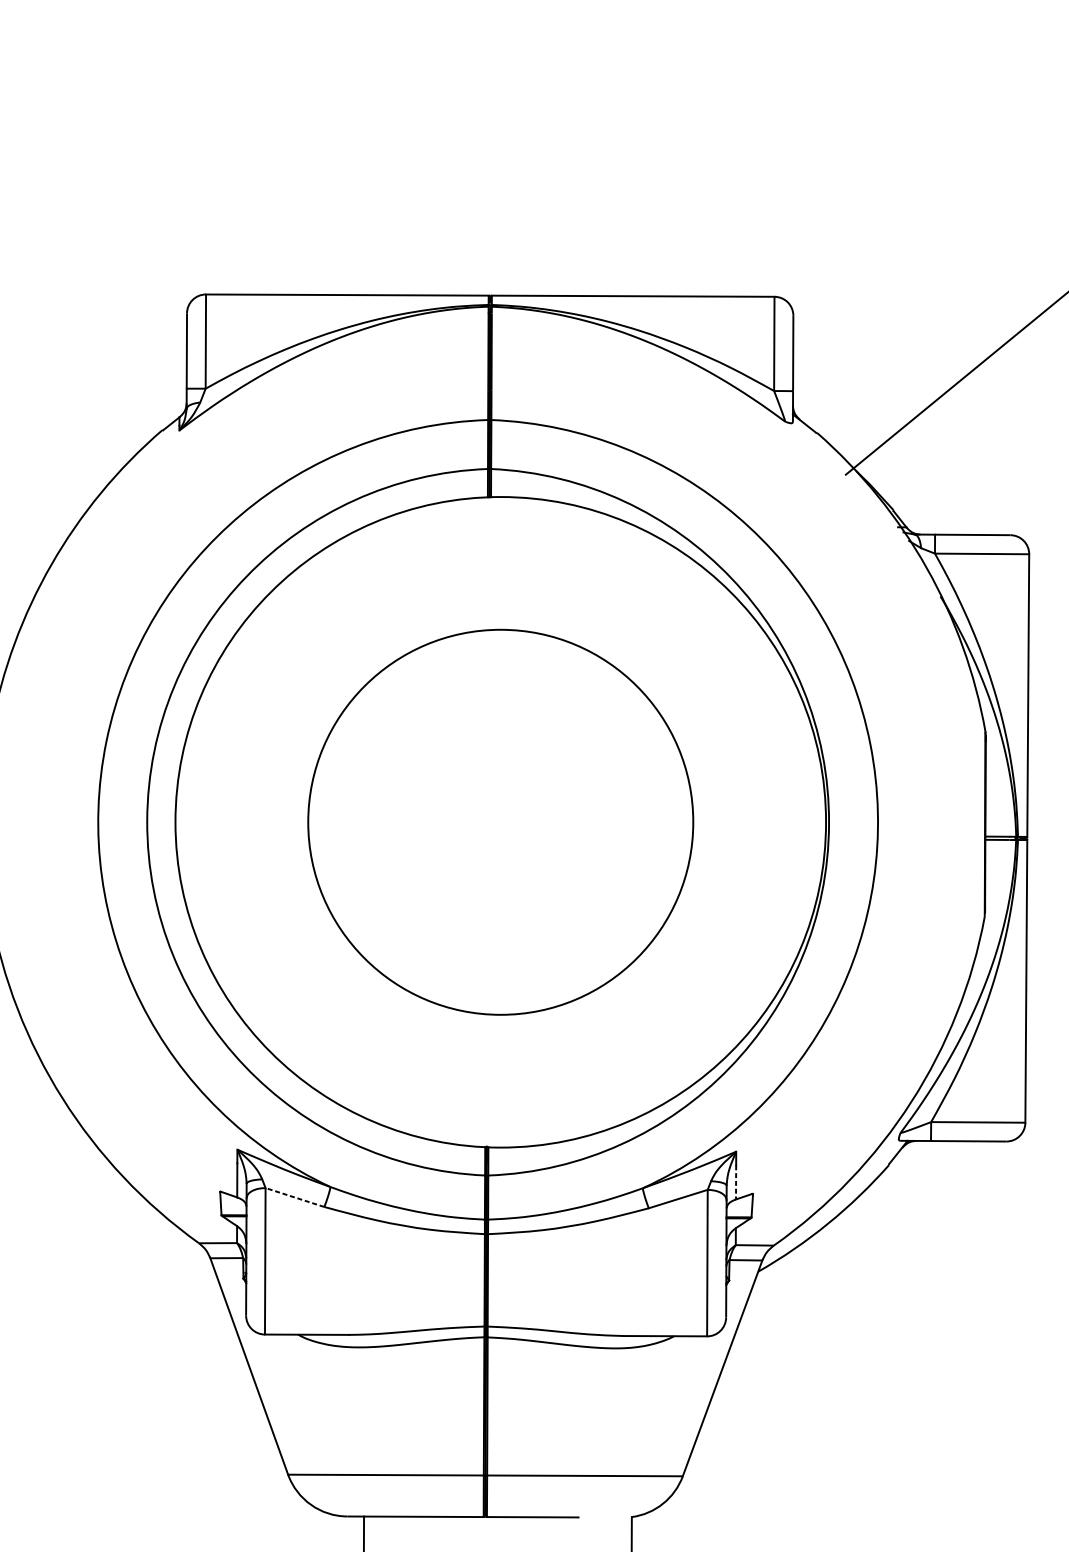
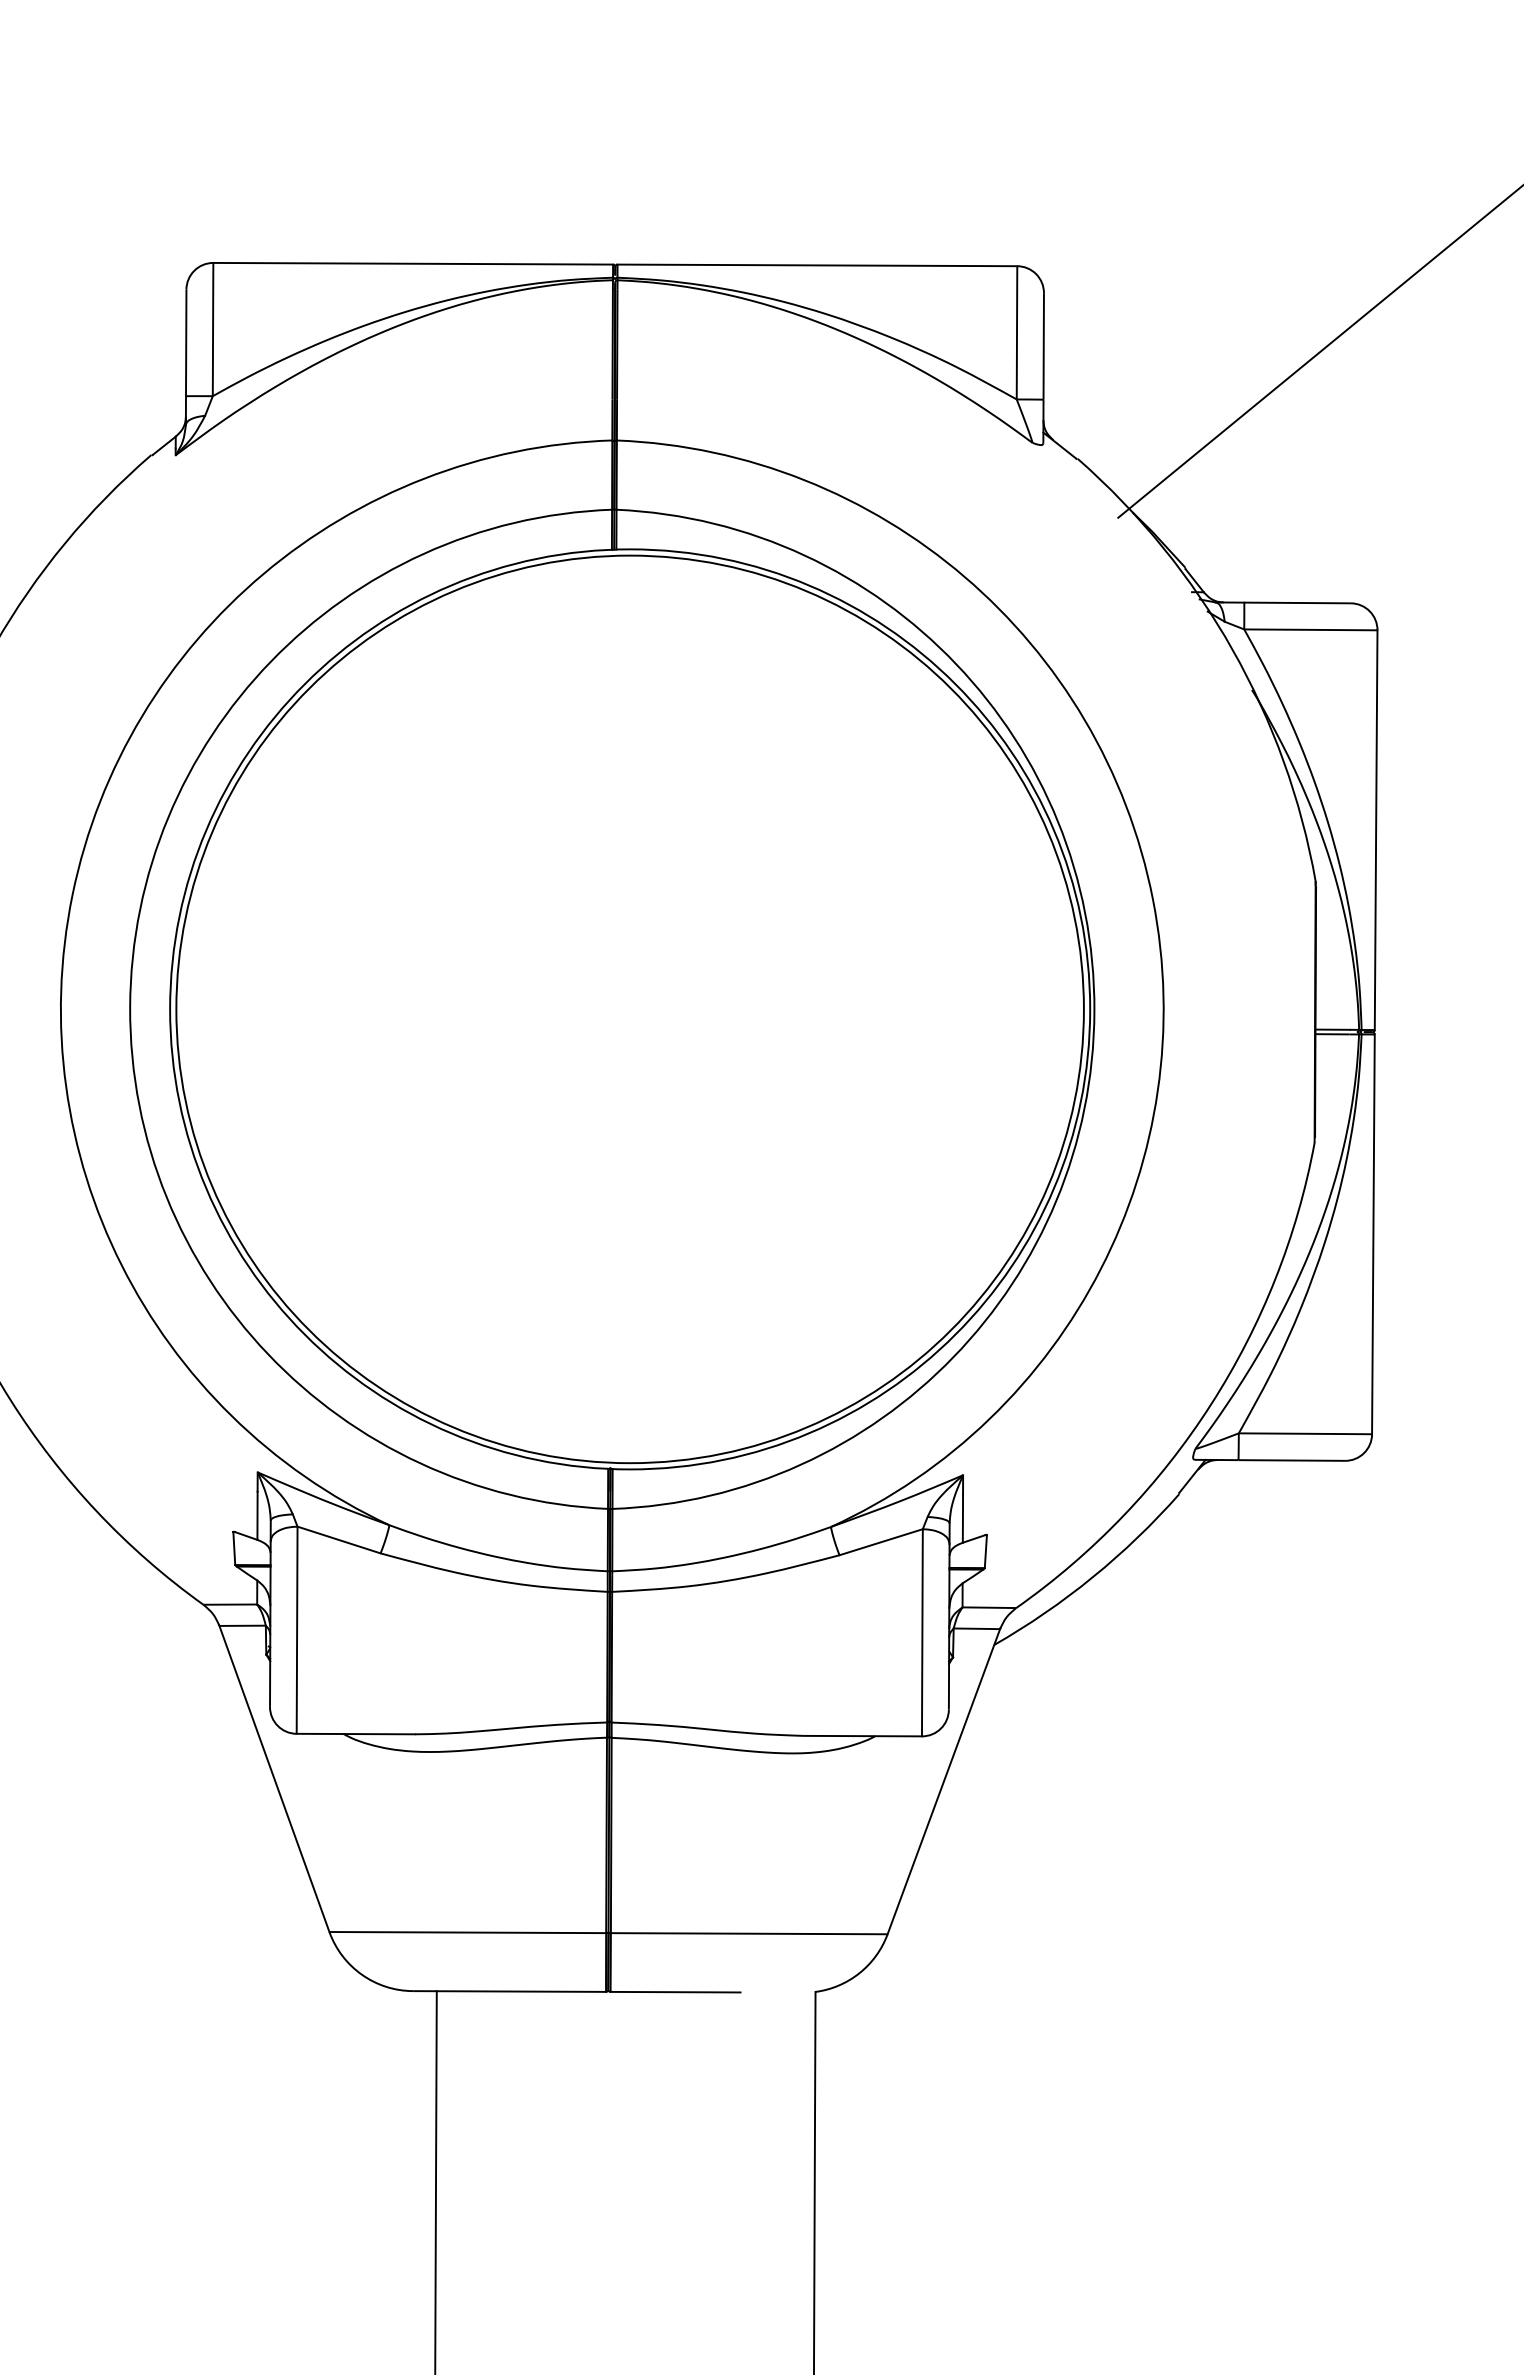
circle: (500, 822) -> (629, 1009), size x1.67
line: (735, 1183) -> (962, 1519), dashed -> solid
line: (295, 1197) -> (339, 1540), dashed -> solid

